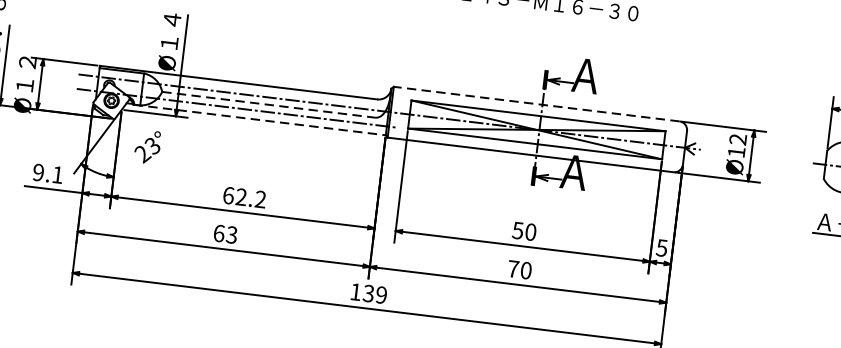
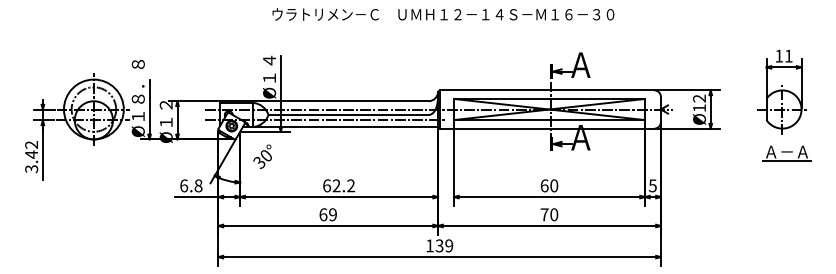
line: (270, 104) -> (349, 114), dashed -> solid
line: (535, 104) -> (546, 90), dashed -> solid
line: (259, 120) -> (343, 127), dashed -> solid
text: (147, 150) -> (262, 159), 23° -> 30°
text: (48, 173) -> (191, 185), 9.1 -> 6.8
text: (517, 230) -> (544, 185), 50 -> 60
text: (231, 234) -> (332, 214), 63 -> 69

